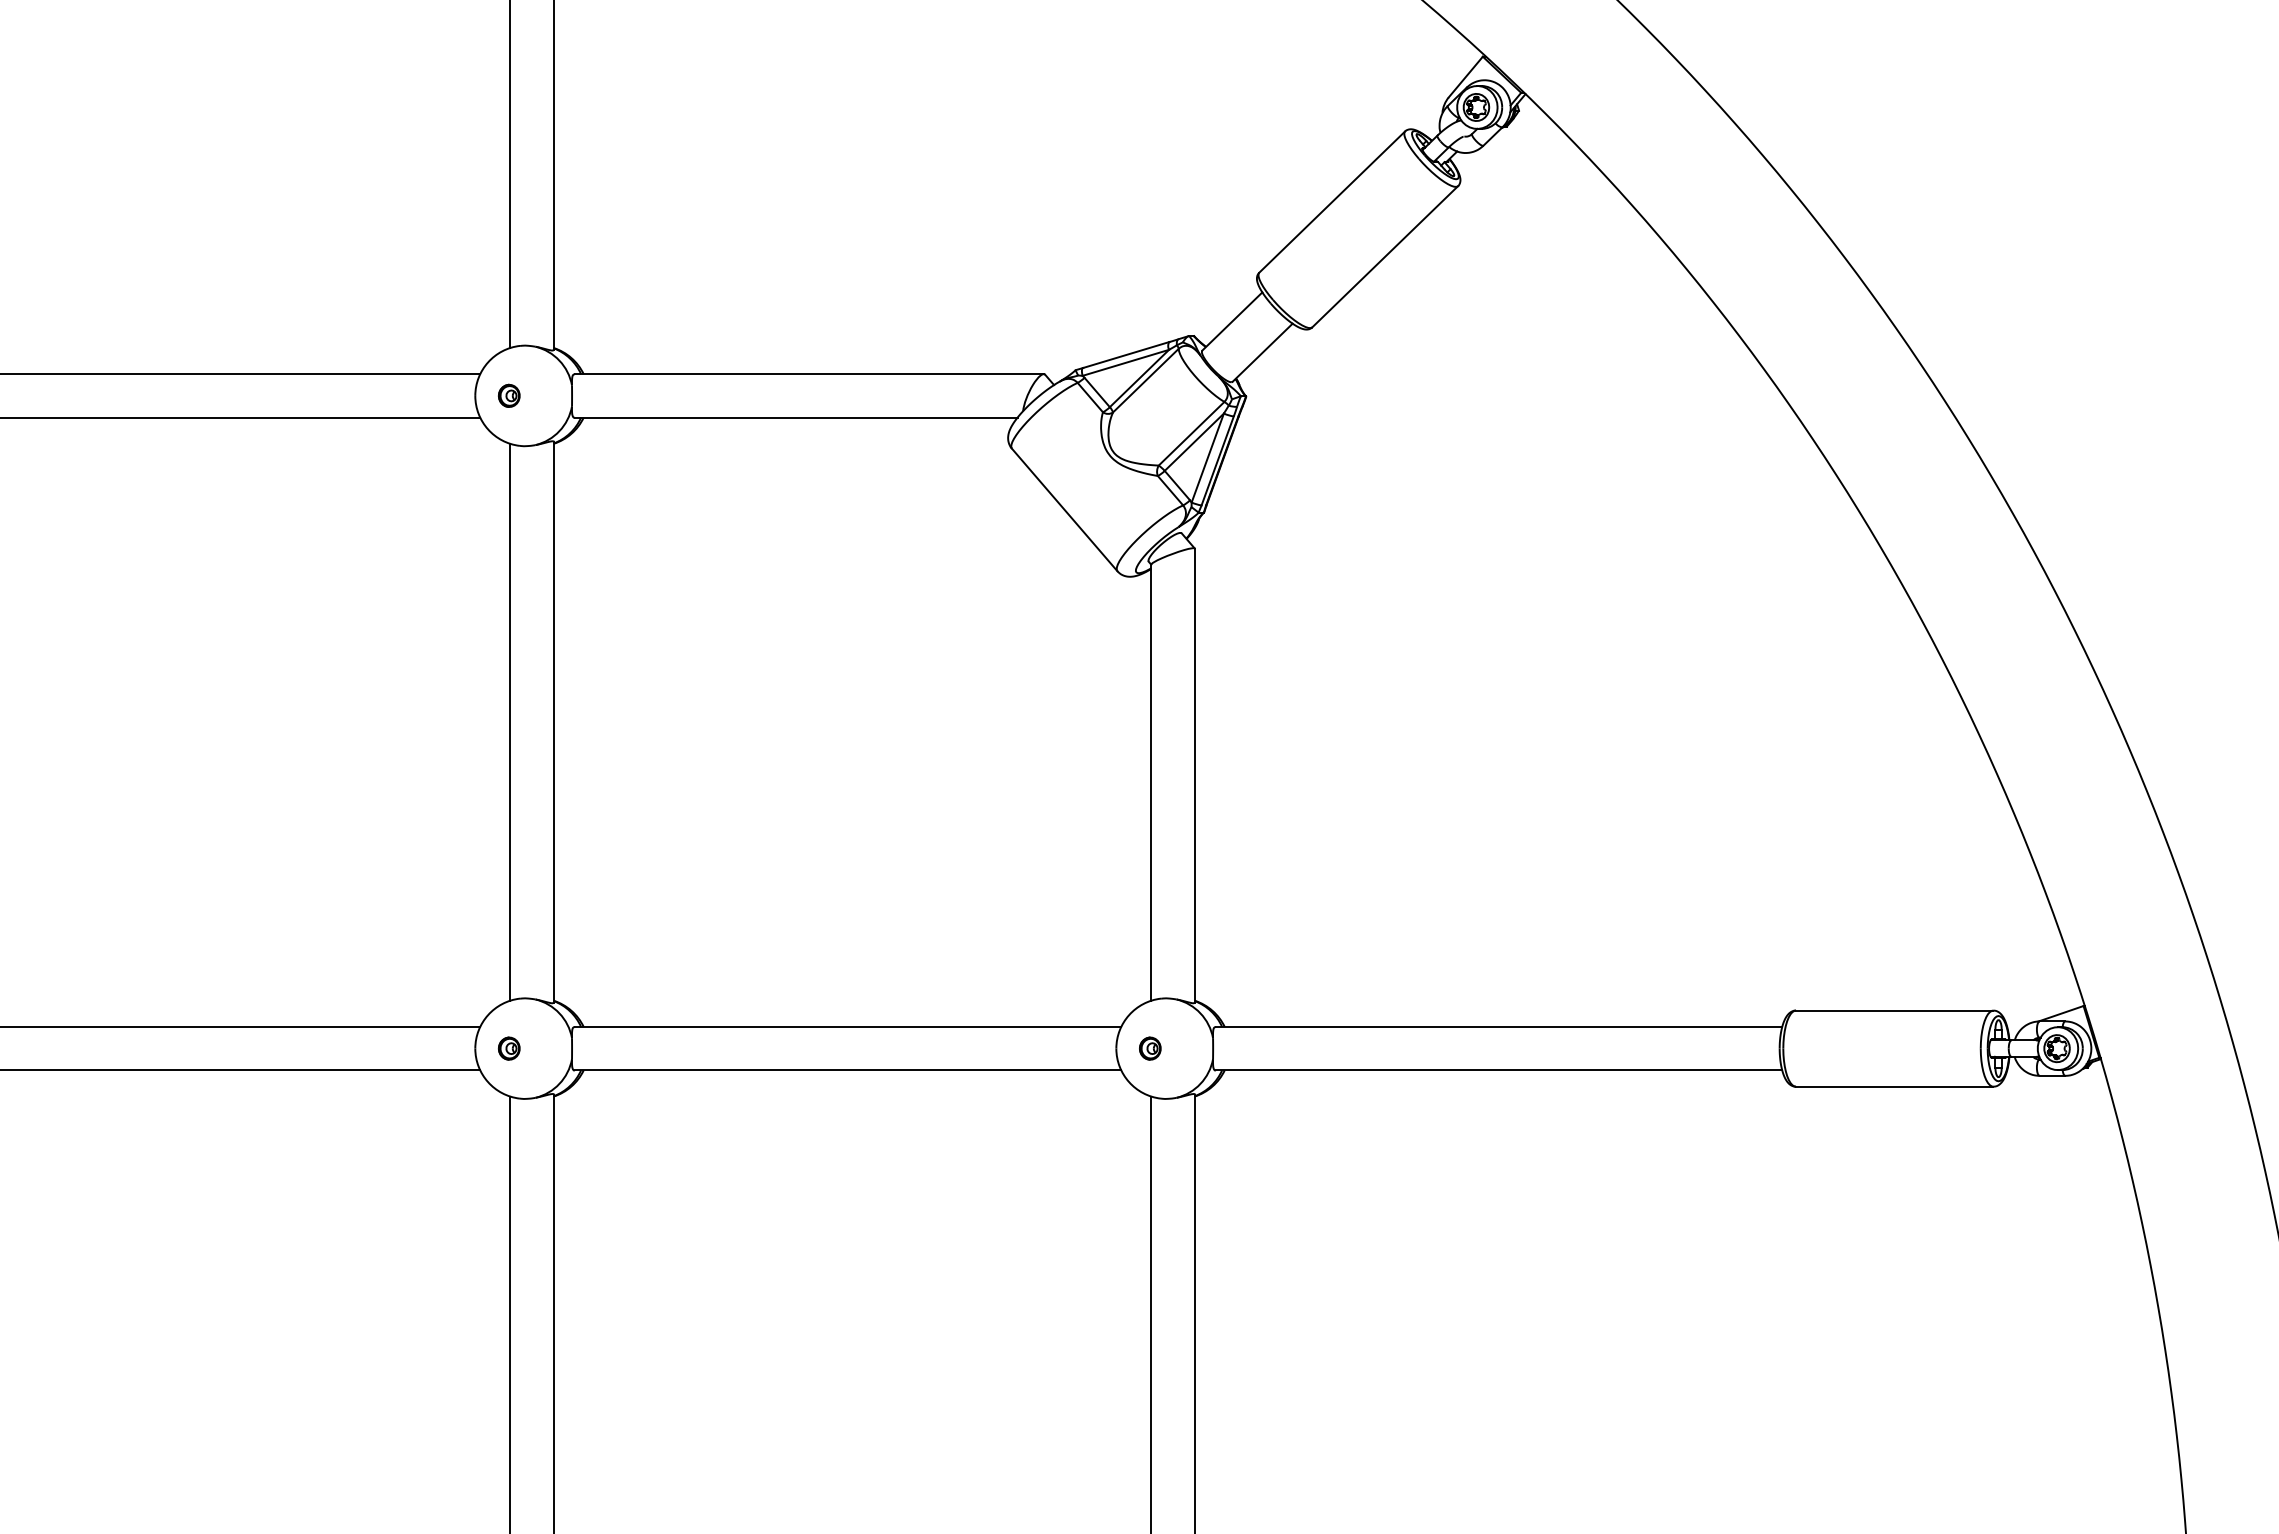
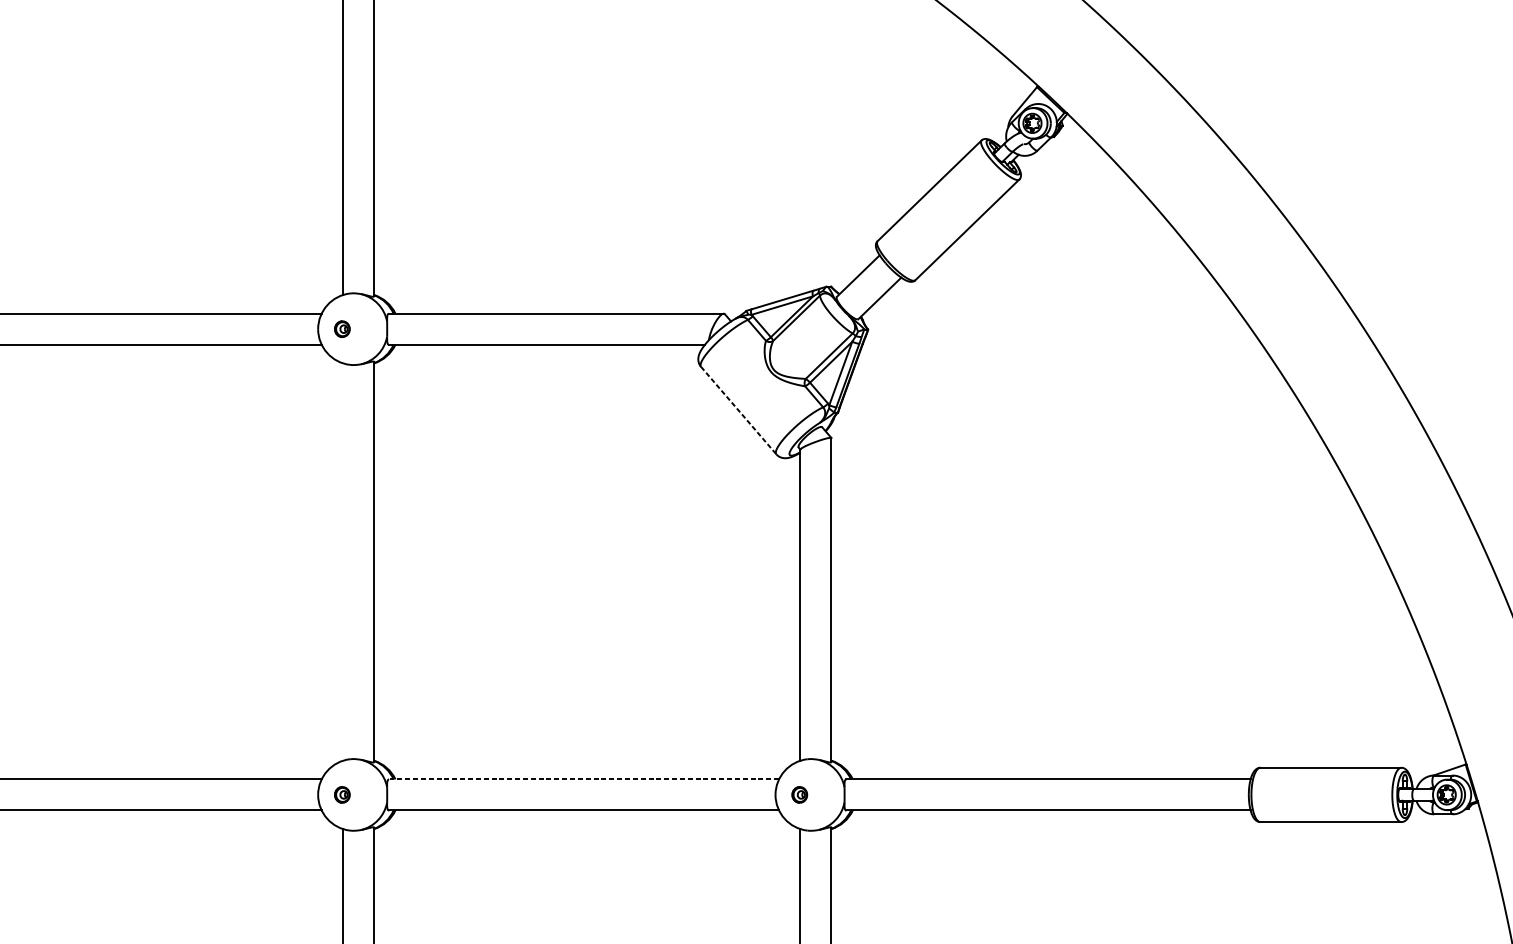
line: (1064, 509) -> (738, 410), solid -> dashed
line: (510, 721) -> (343, 561), removed
line: (847, 1026) -> (583, 779), solid -> dashed

